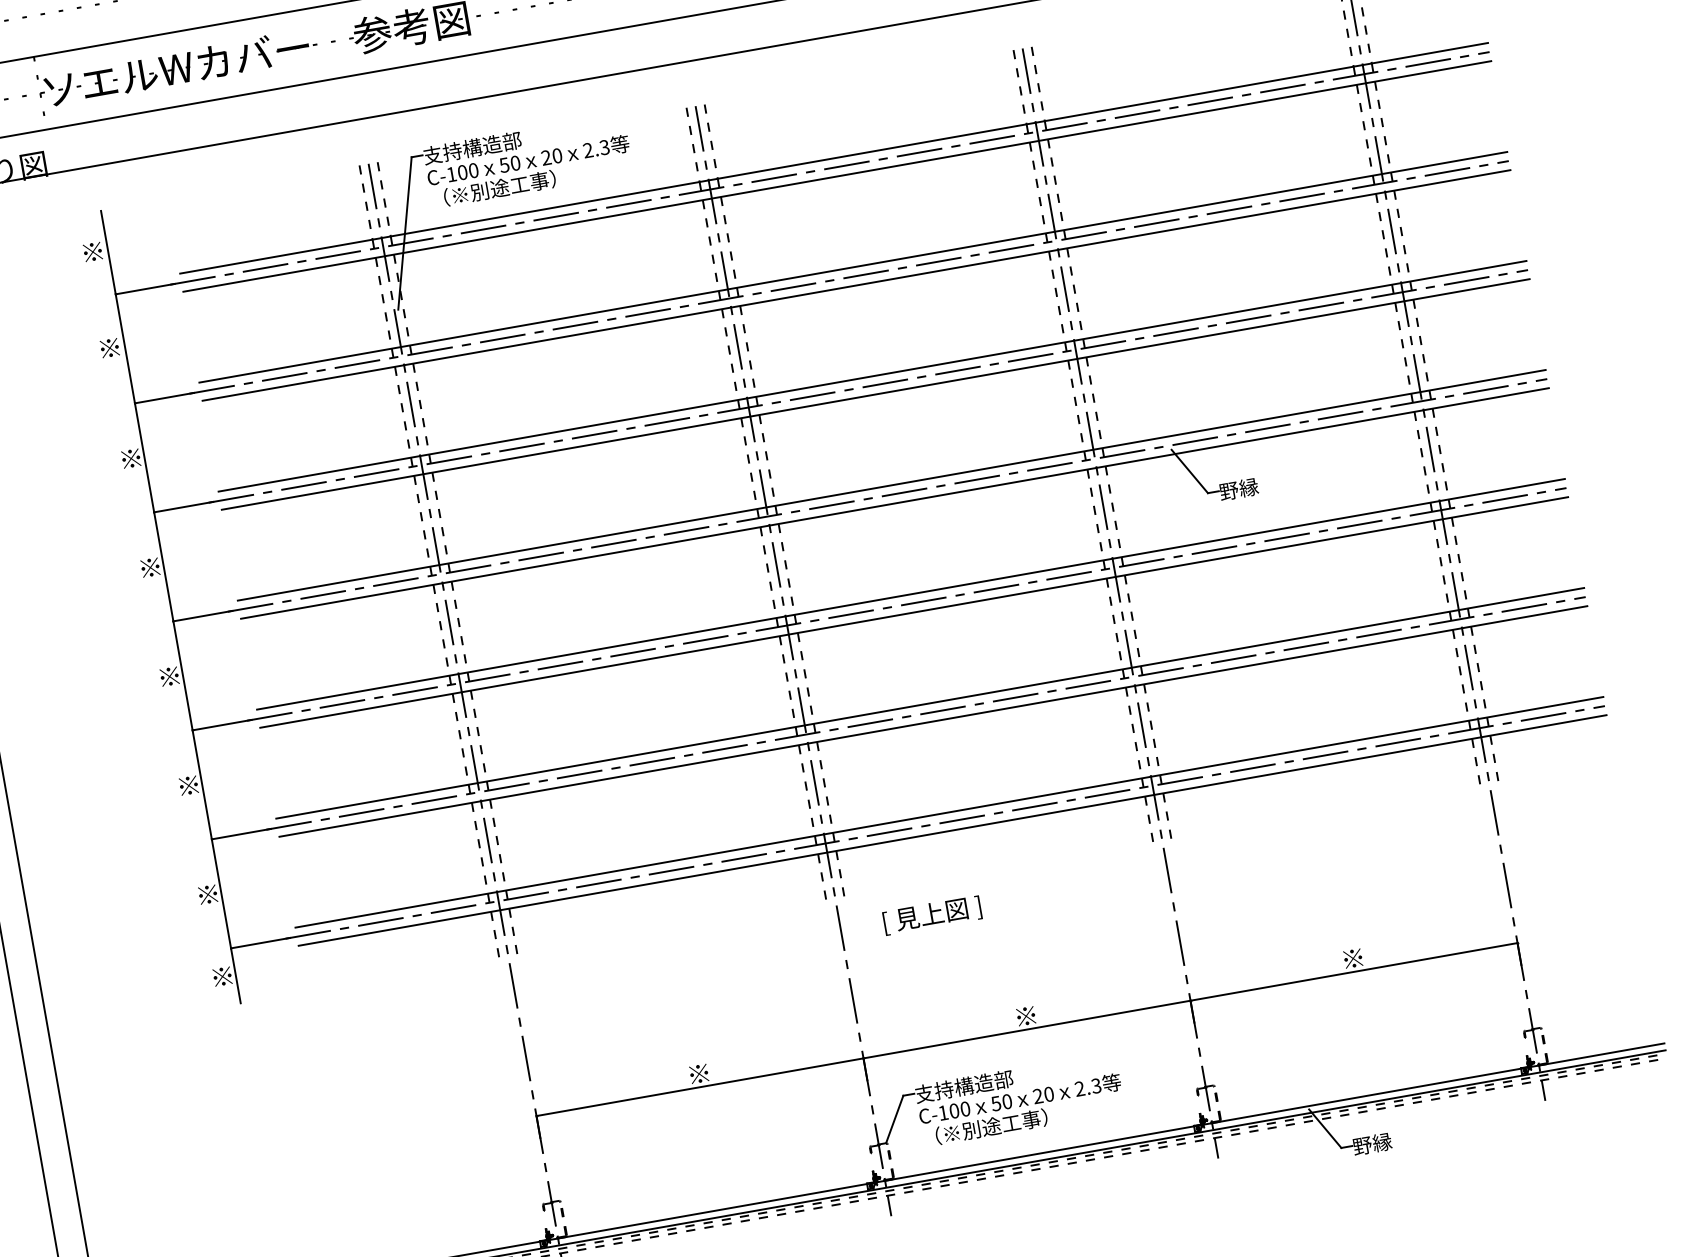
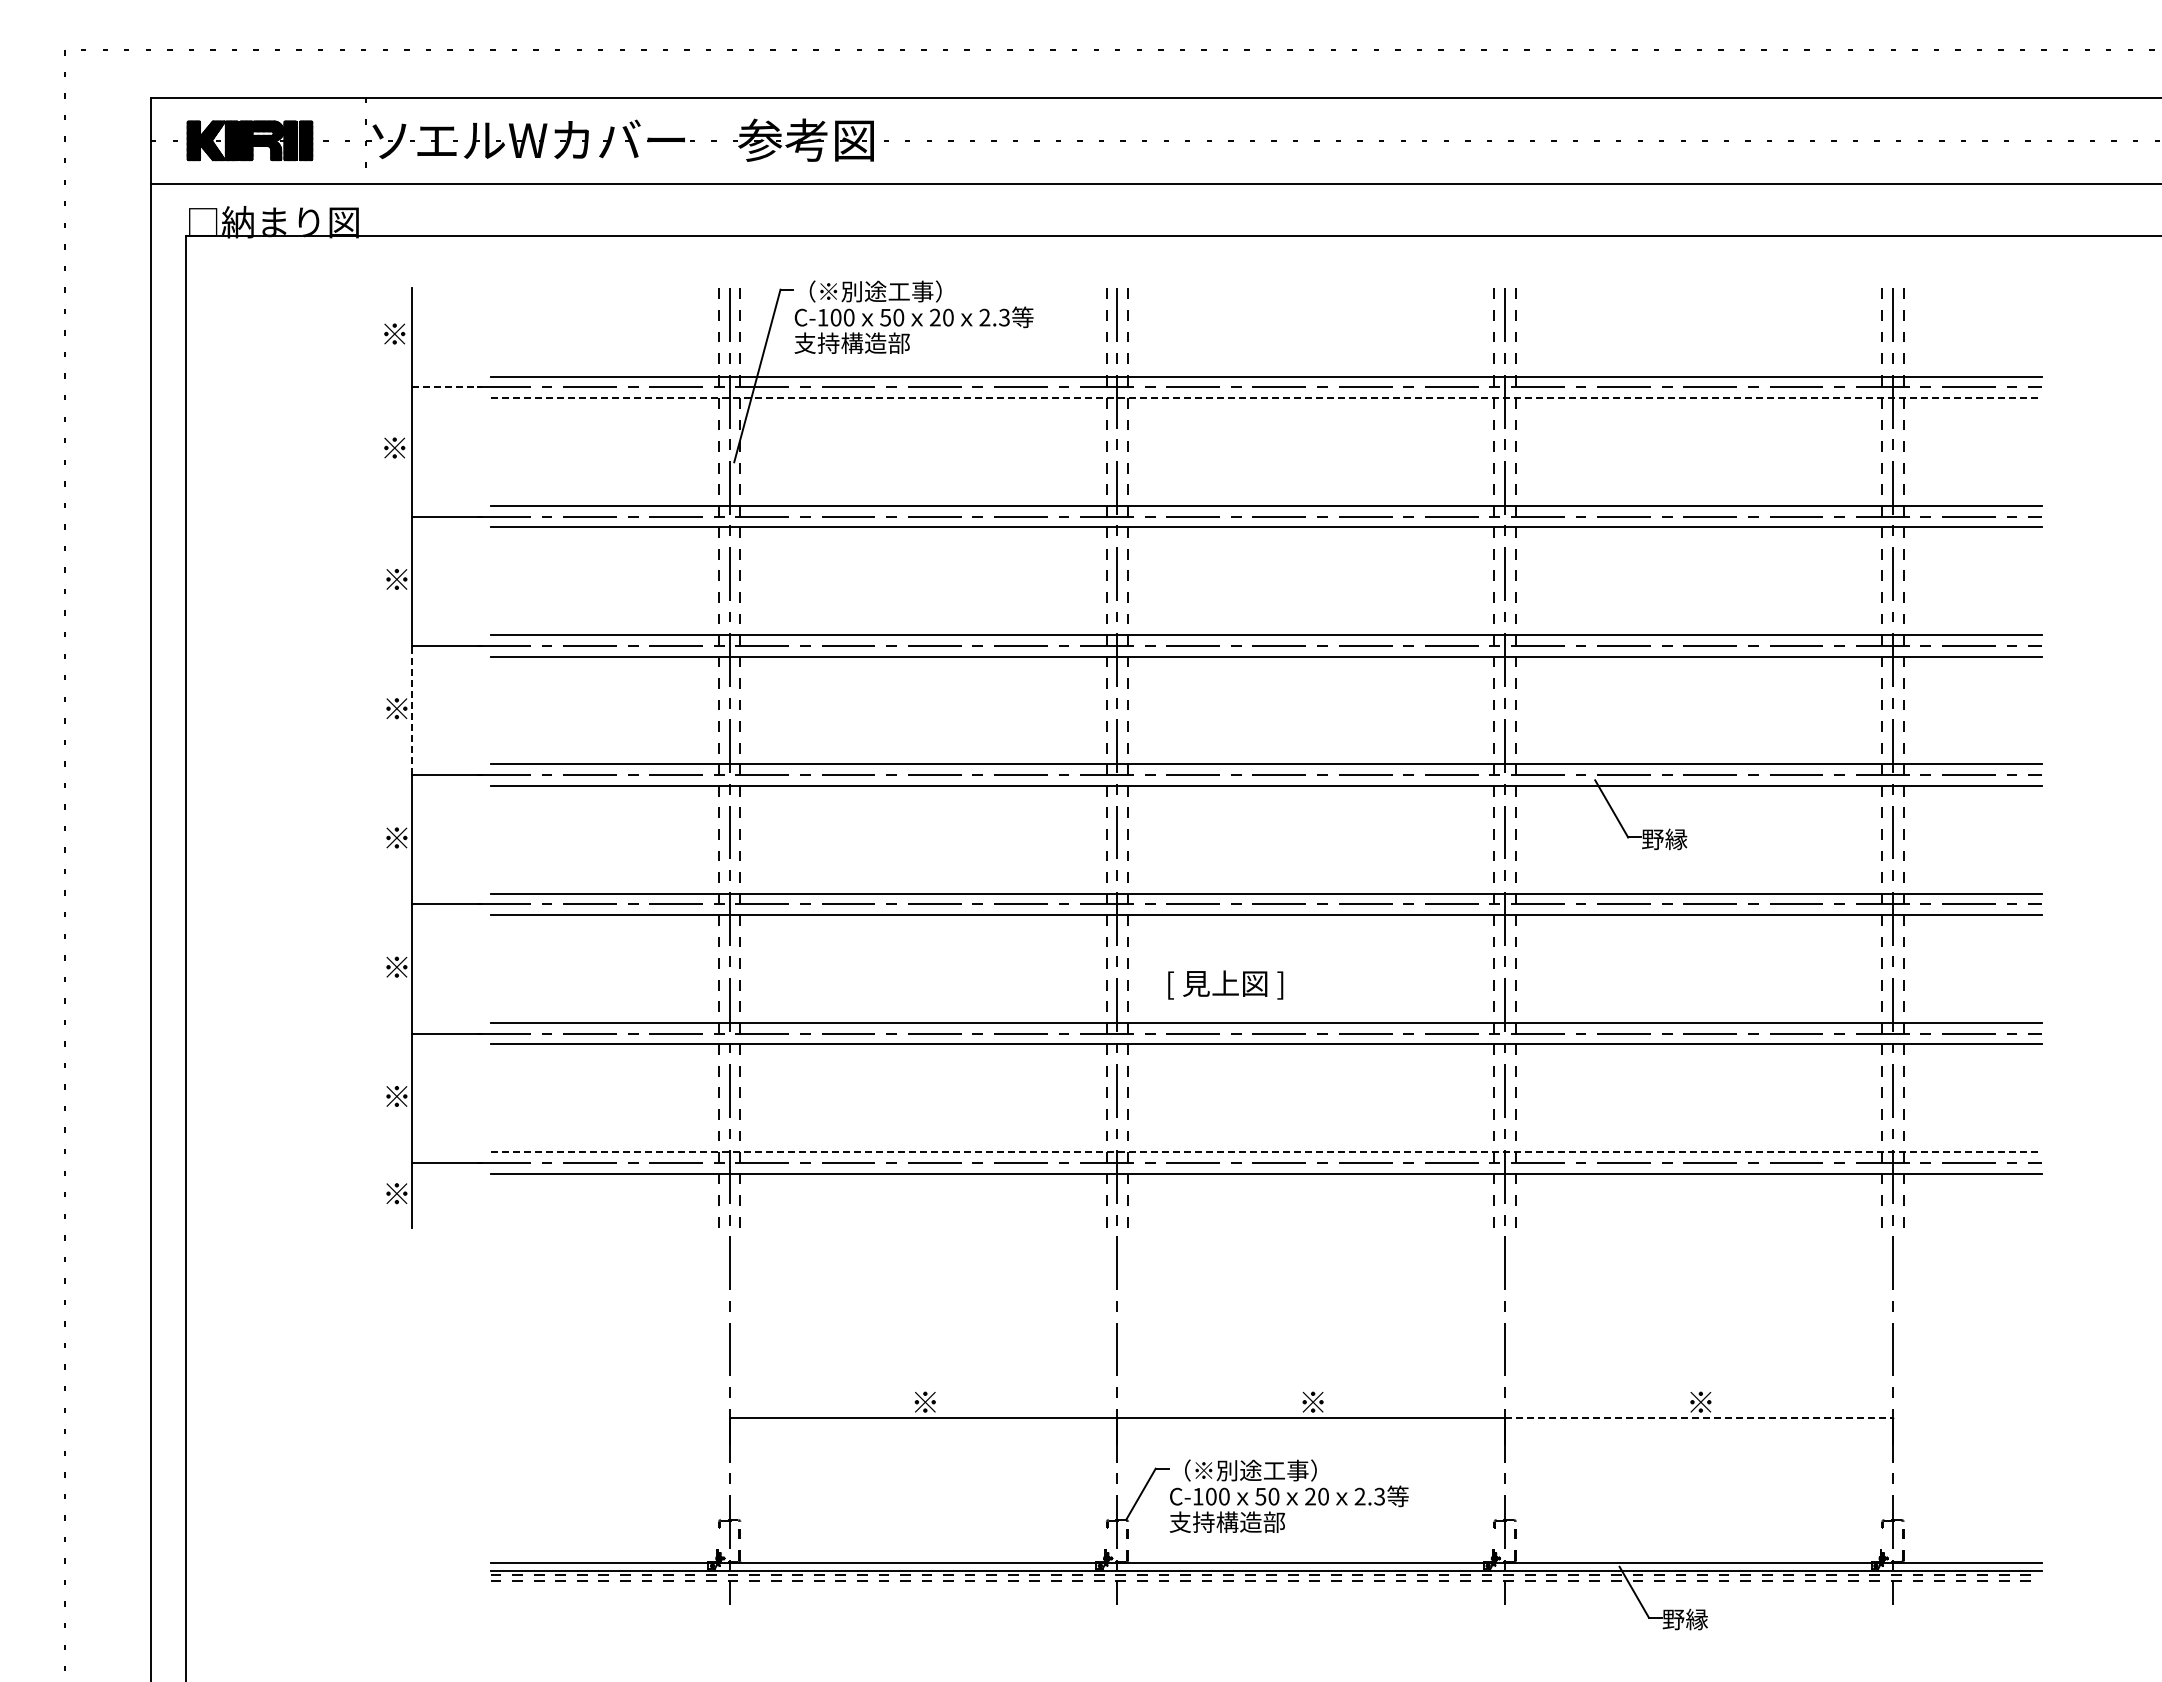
text: (485, 145) -> (867, 291), 支持構造部 -> （※別途工事）
line: (837, 176) -> (1266, 398), solid -> dashed
text: (493, 189) -> (867, 343), （※別途工事） -> 支持構造部
line: (145, 289) -> (447, 387), solid -> dashed
line: (163, 566) -> (412, 710), solid -> dashed
line: (949, 812) -> (1266, 1152), solid -> dashed
text: (932, 914) -> (1225, 984), moved
line: (1354, 971) -> (1699, 1417), solid -> dashed
text: (976, 1084) -> (1242, 1470), 支持構造部 -> （※別途工事）
text: (984, 1128) -> (1242, 1522), （※別途工事） -> 支持構造部

